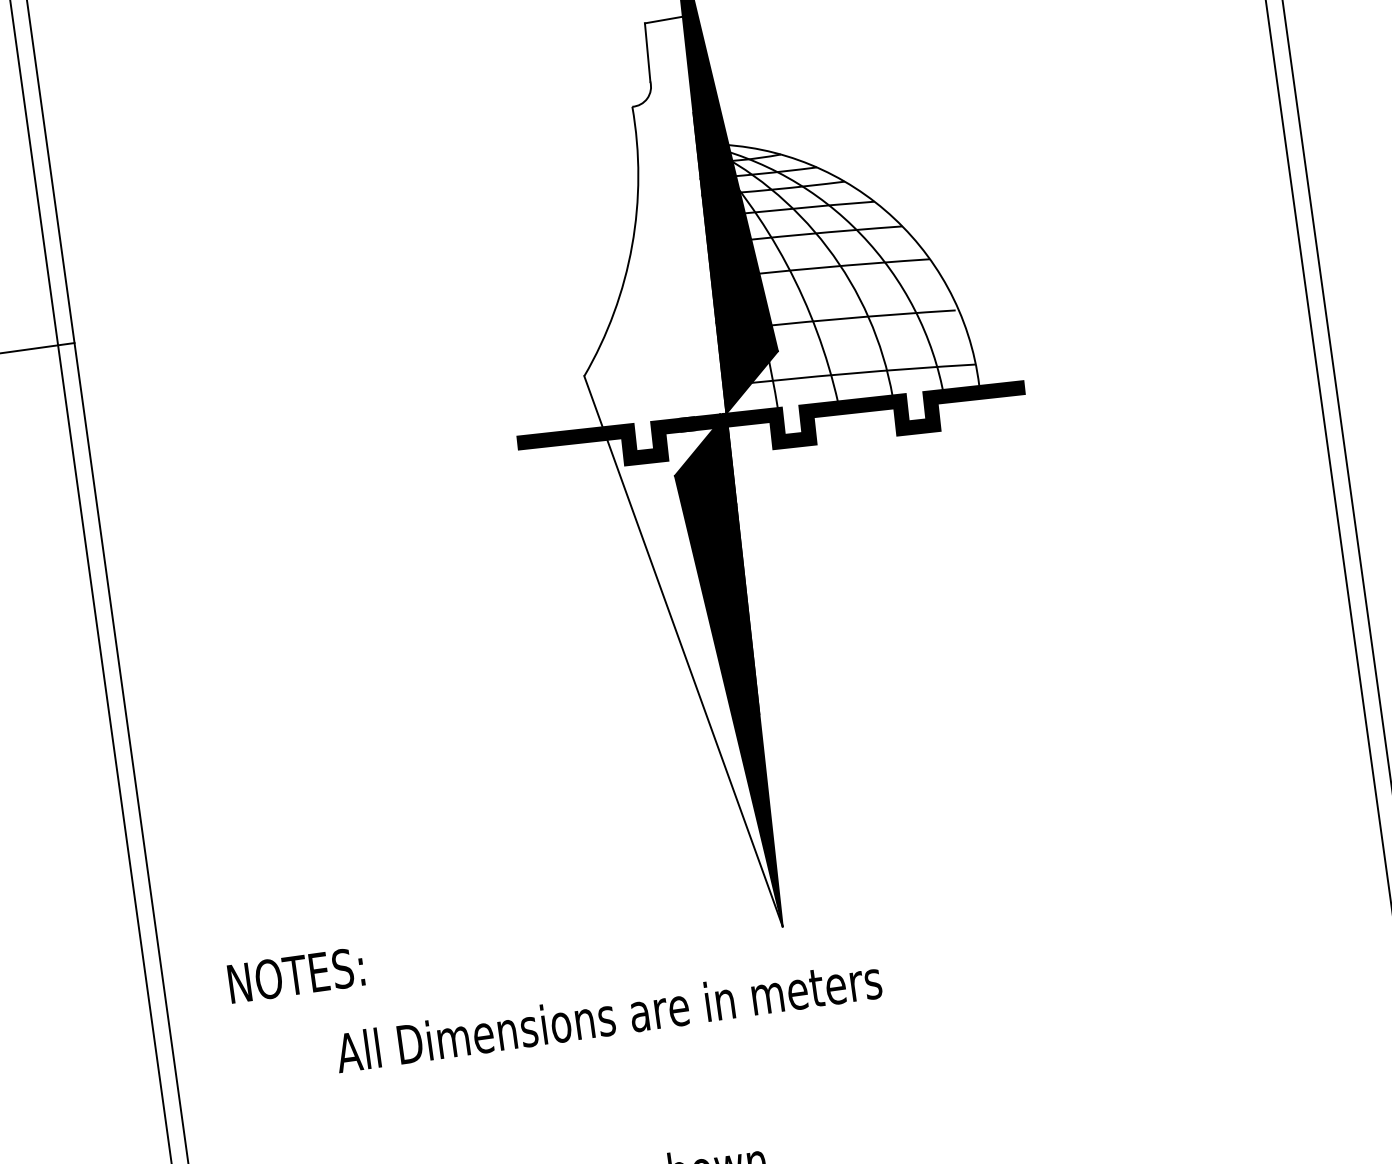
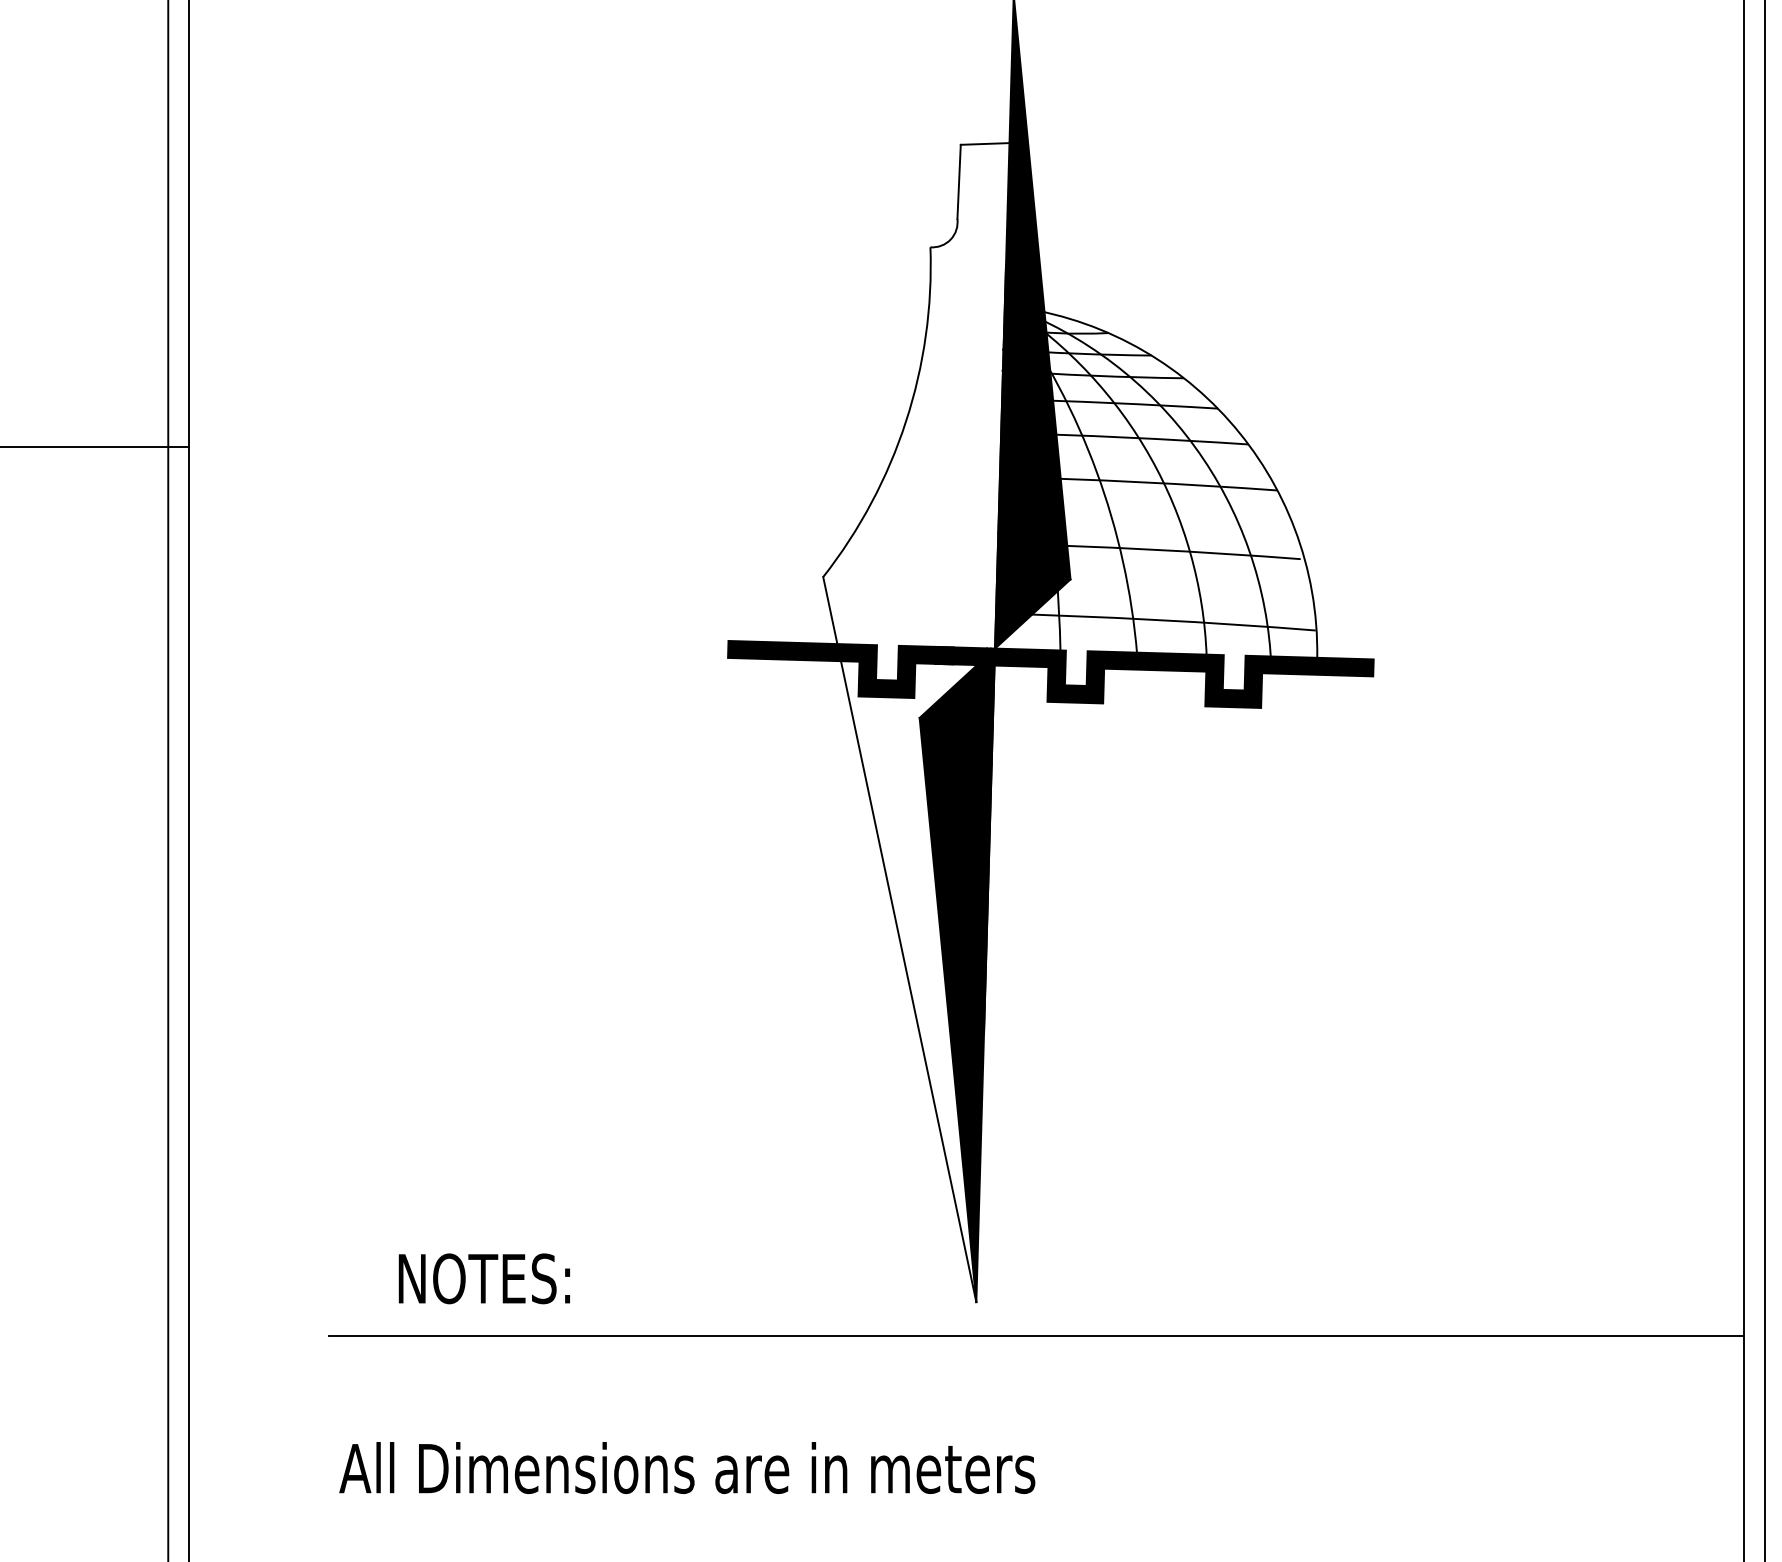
line: (833, 946) -> (1036, 1335), added
text: (295, 975) -> (483, 1278), moved
text: (608, 1015) -> (687, 1467), moved

